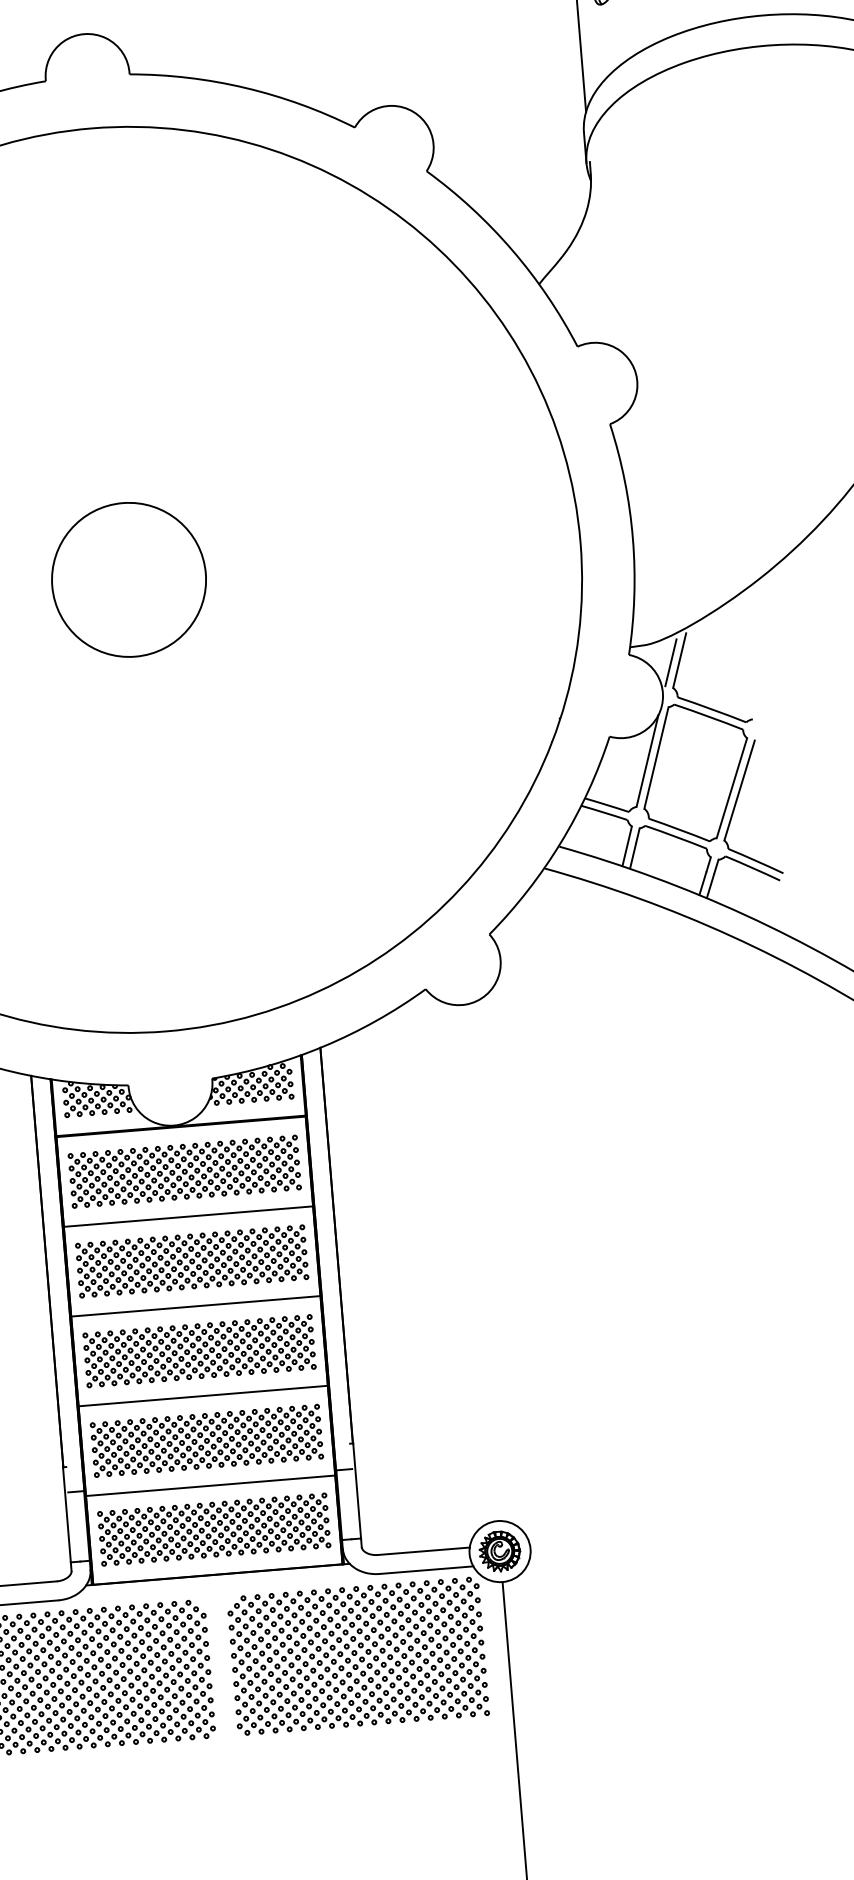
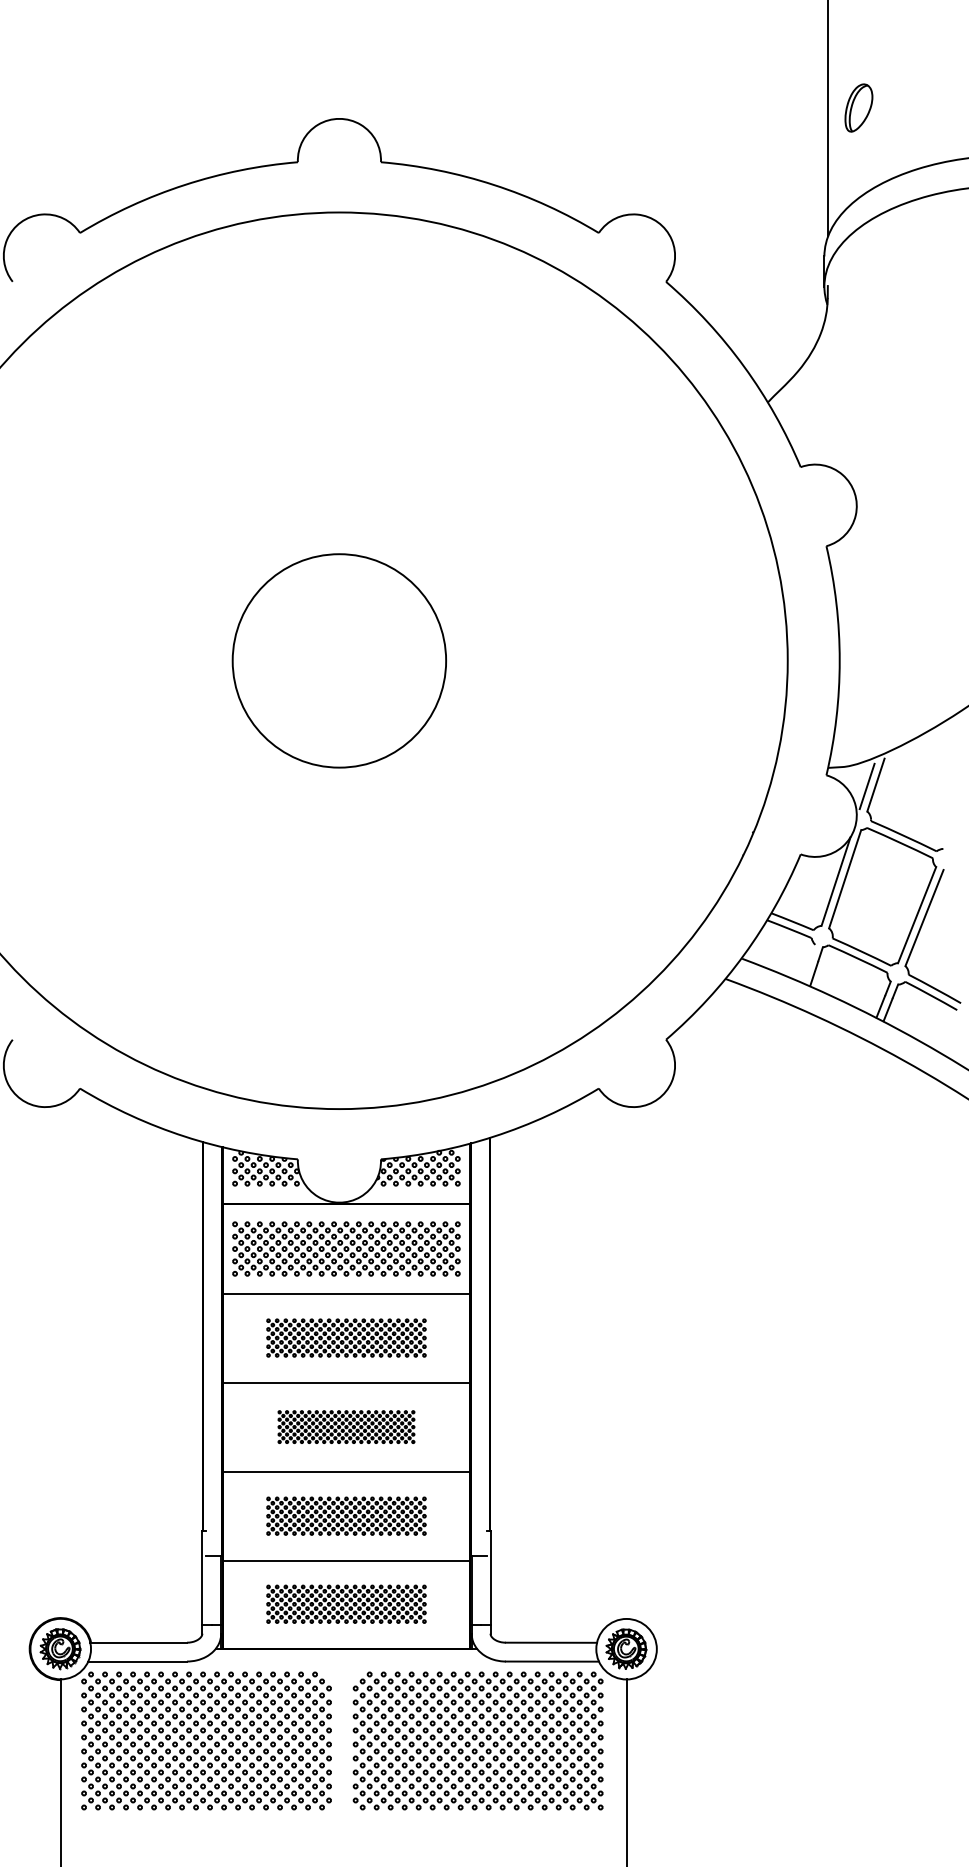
circle: (129, 579) -> (339, 660), size x1.4
line: (626, 845) -> (808, 963), removed
part: (192, 1260) -> (346, 1337), size x0.7
part: (199, 1350) -> (346, 1426), size x0.6
part: (206, 1440) -> (346, 1515), size x0.7
part: (214, 1528) -> (346, 1603), size x0.7

